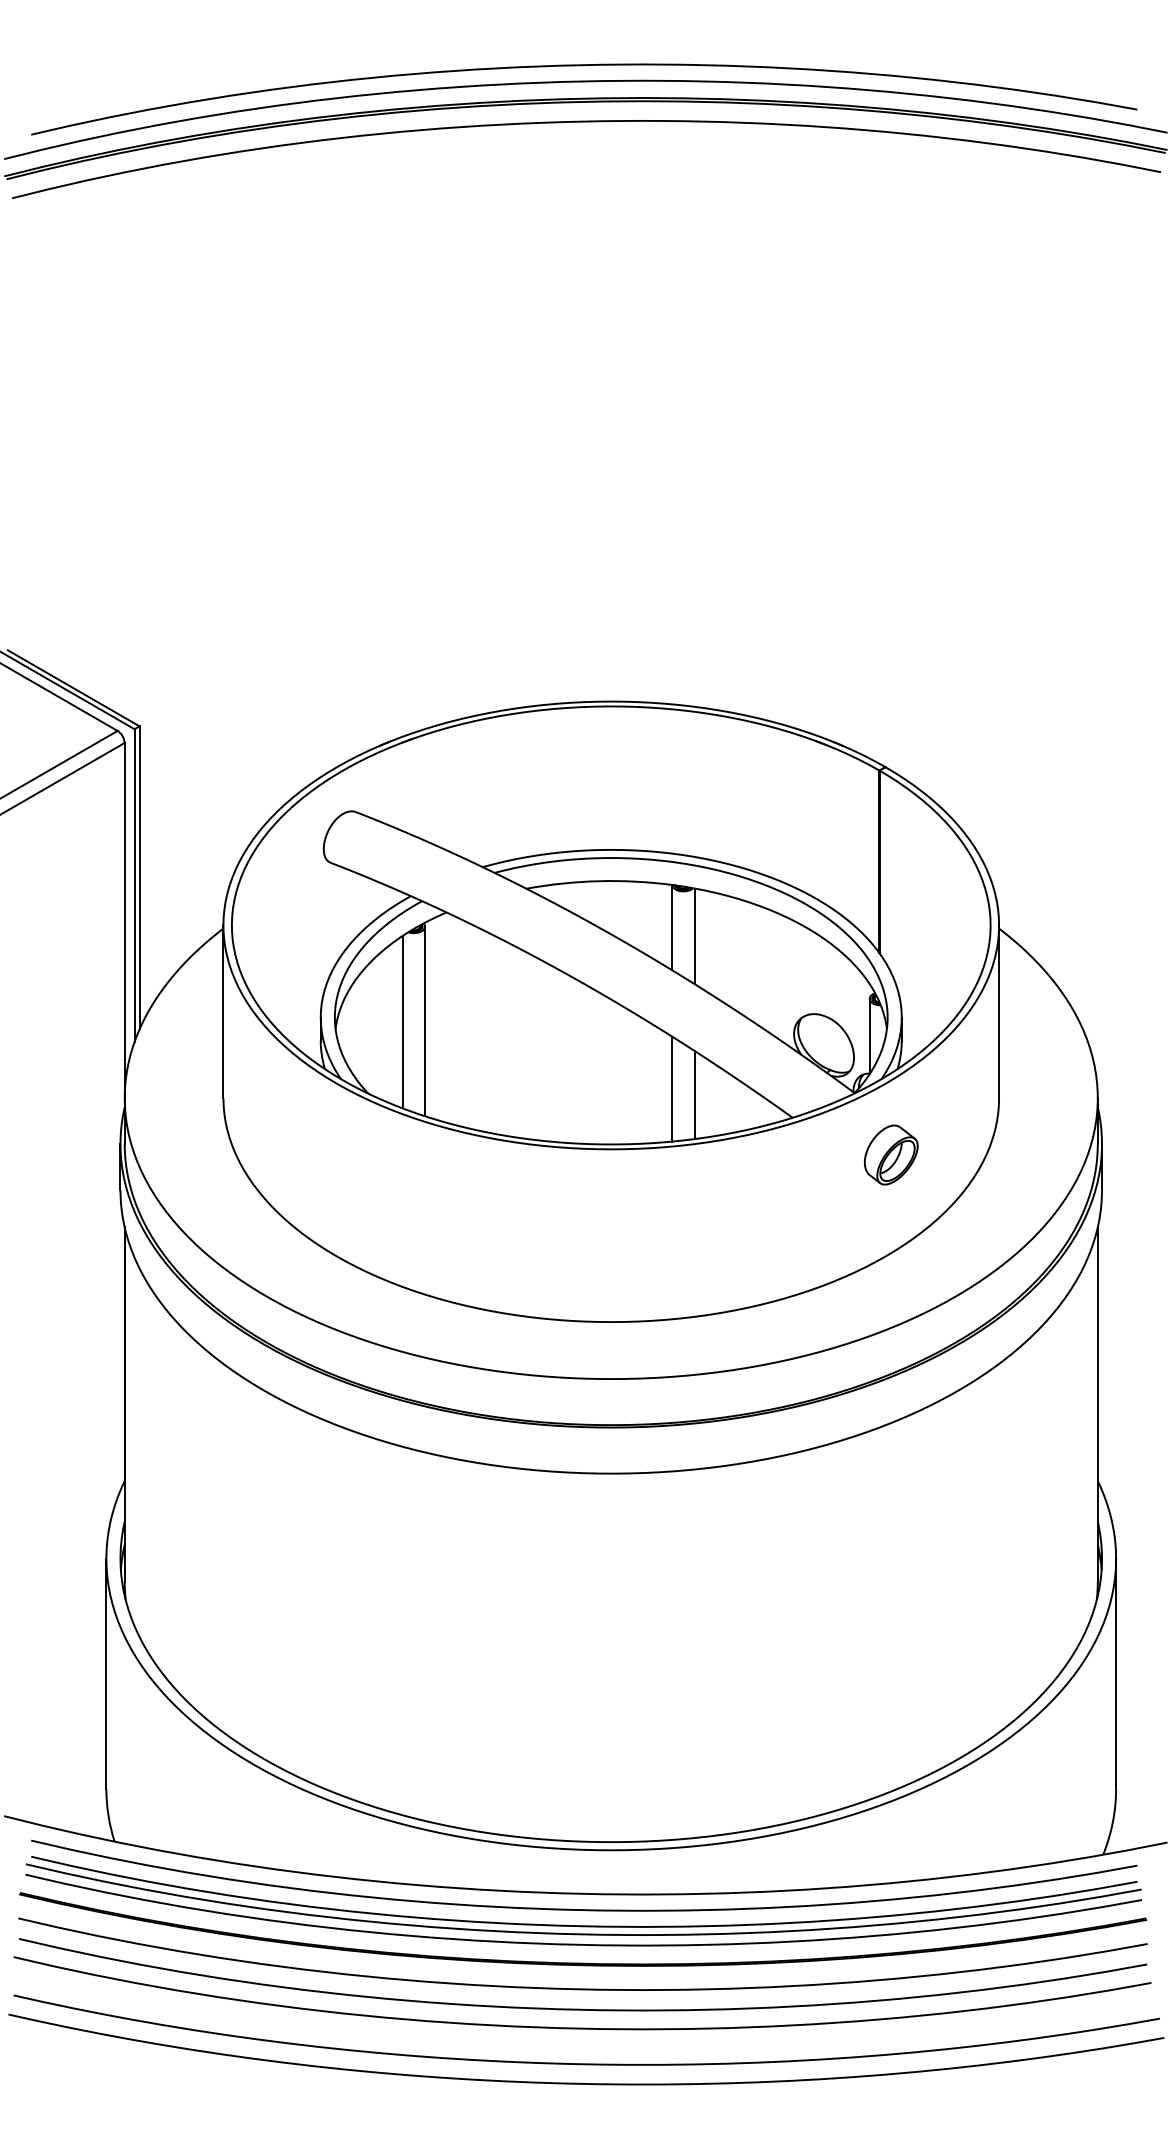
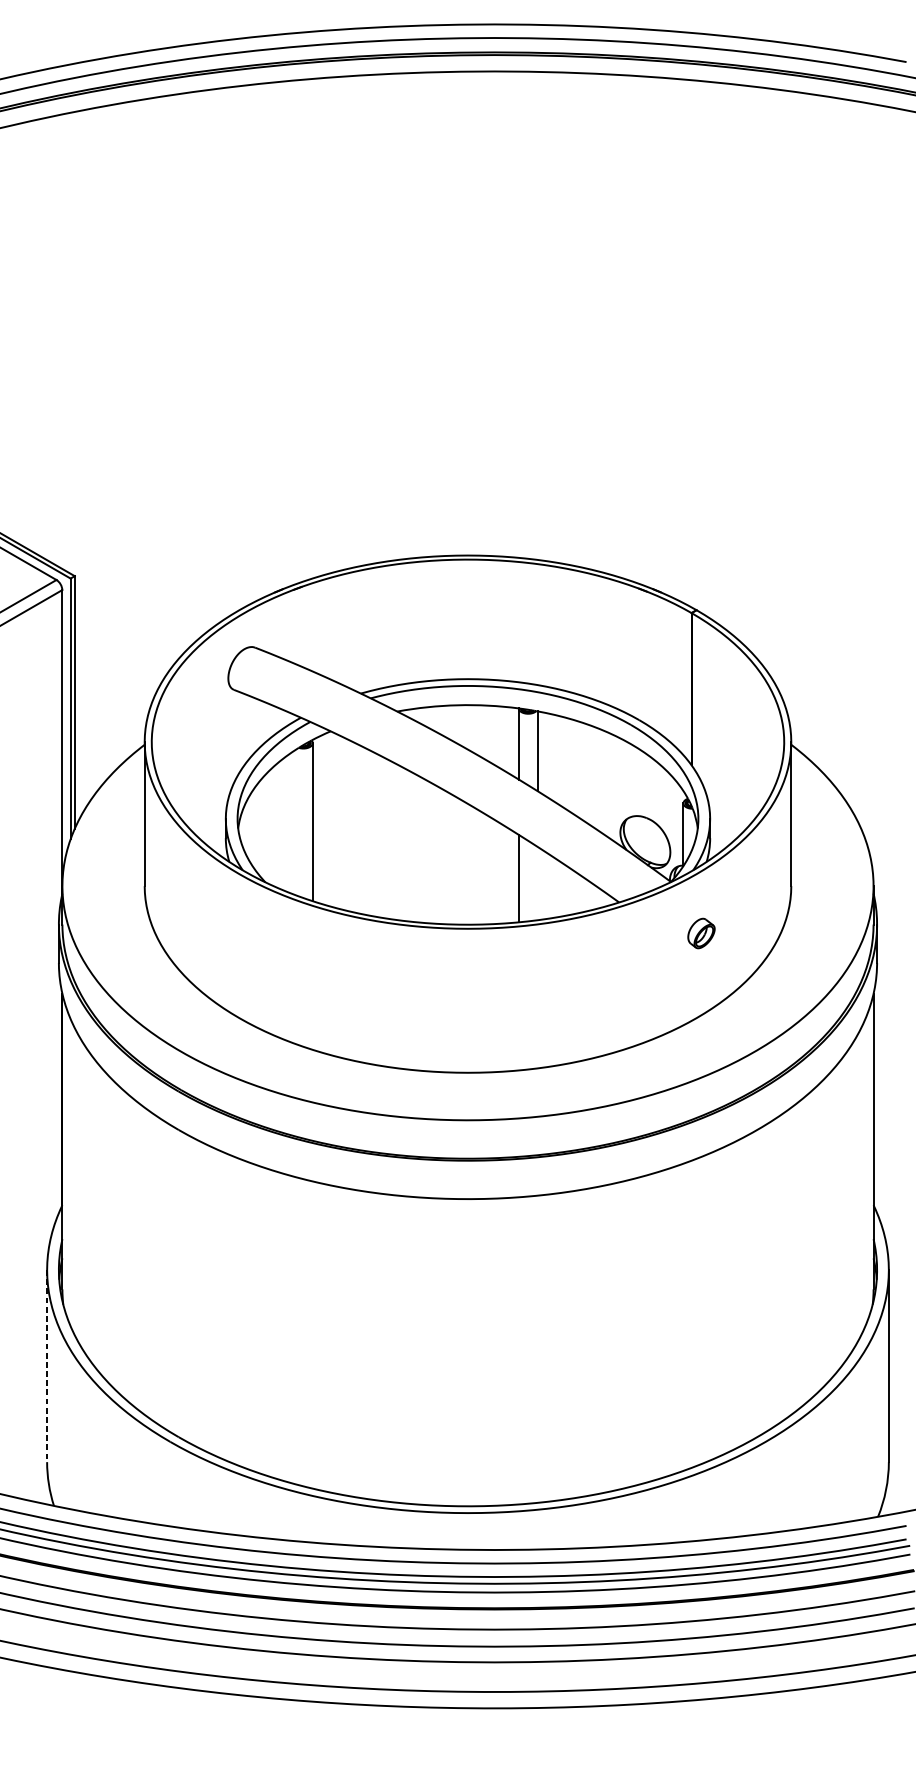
line: (402, 1022) -> (293, 823), removed
line: (694, 1095) -> (537, 883), removed
part: (891, 1154) -> (701, 933), size x0.6
line: (106, 1674) -> (47, 1366), solid -> dashed

